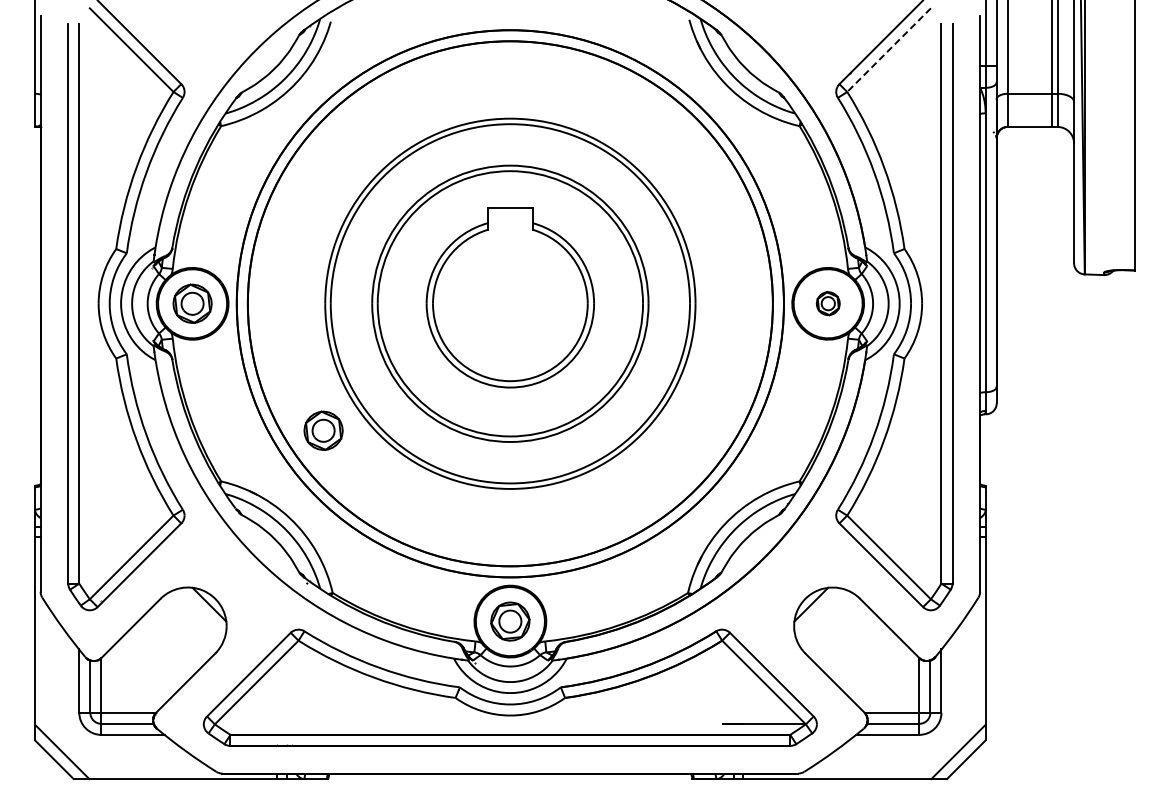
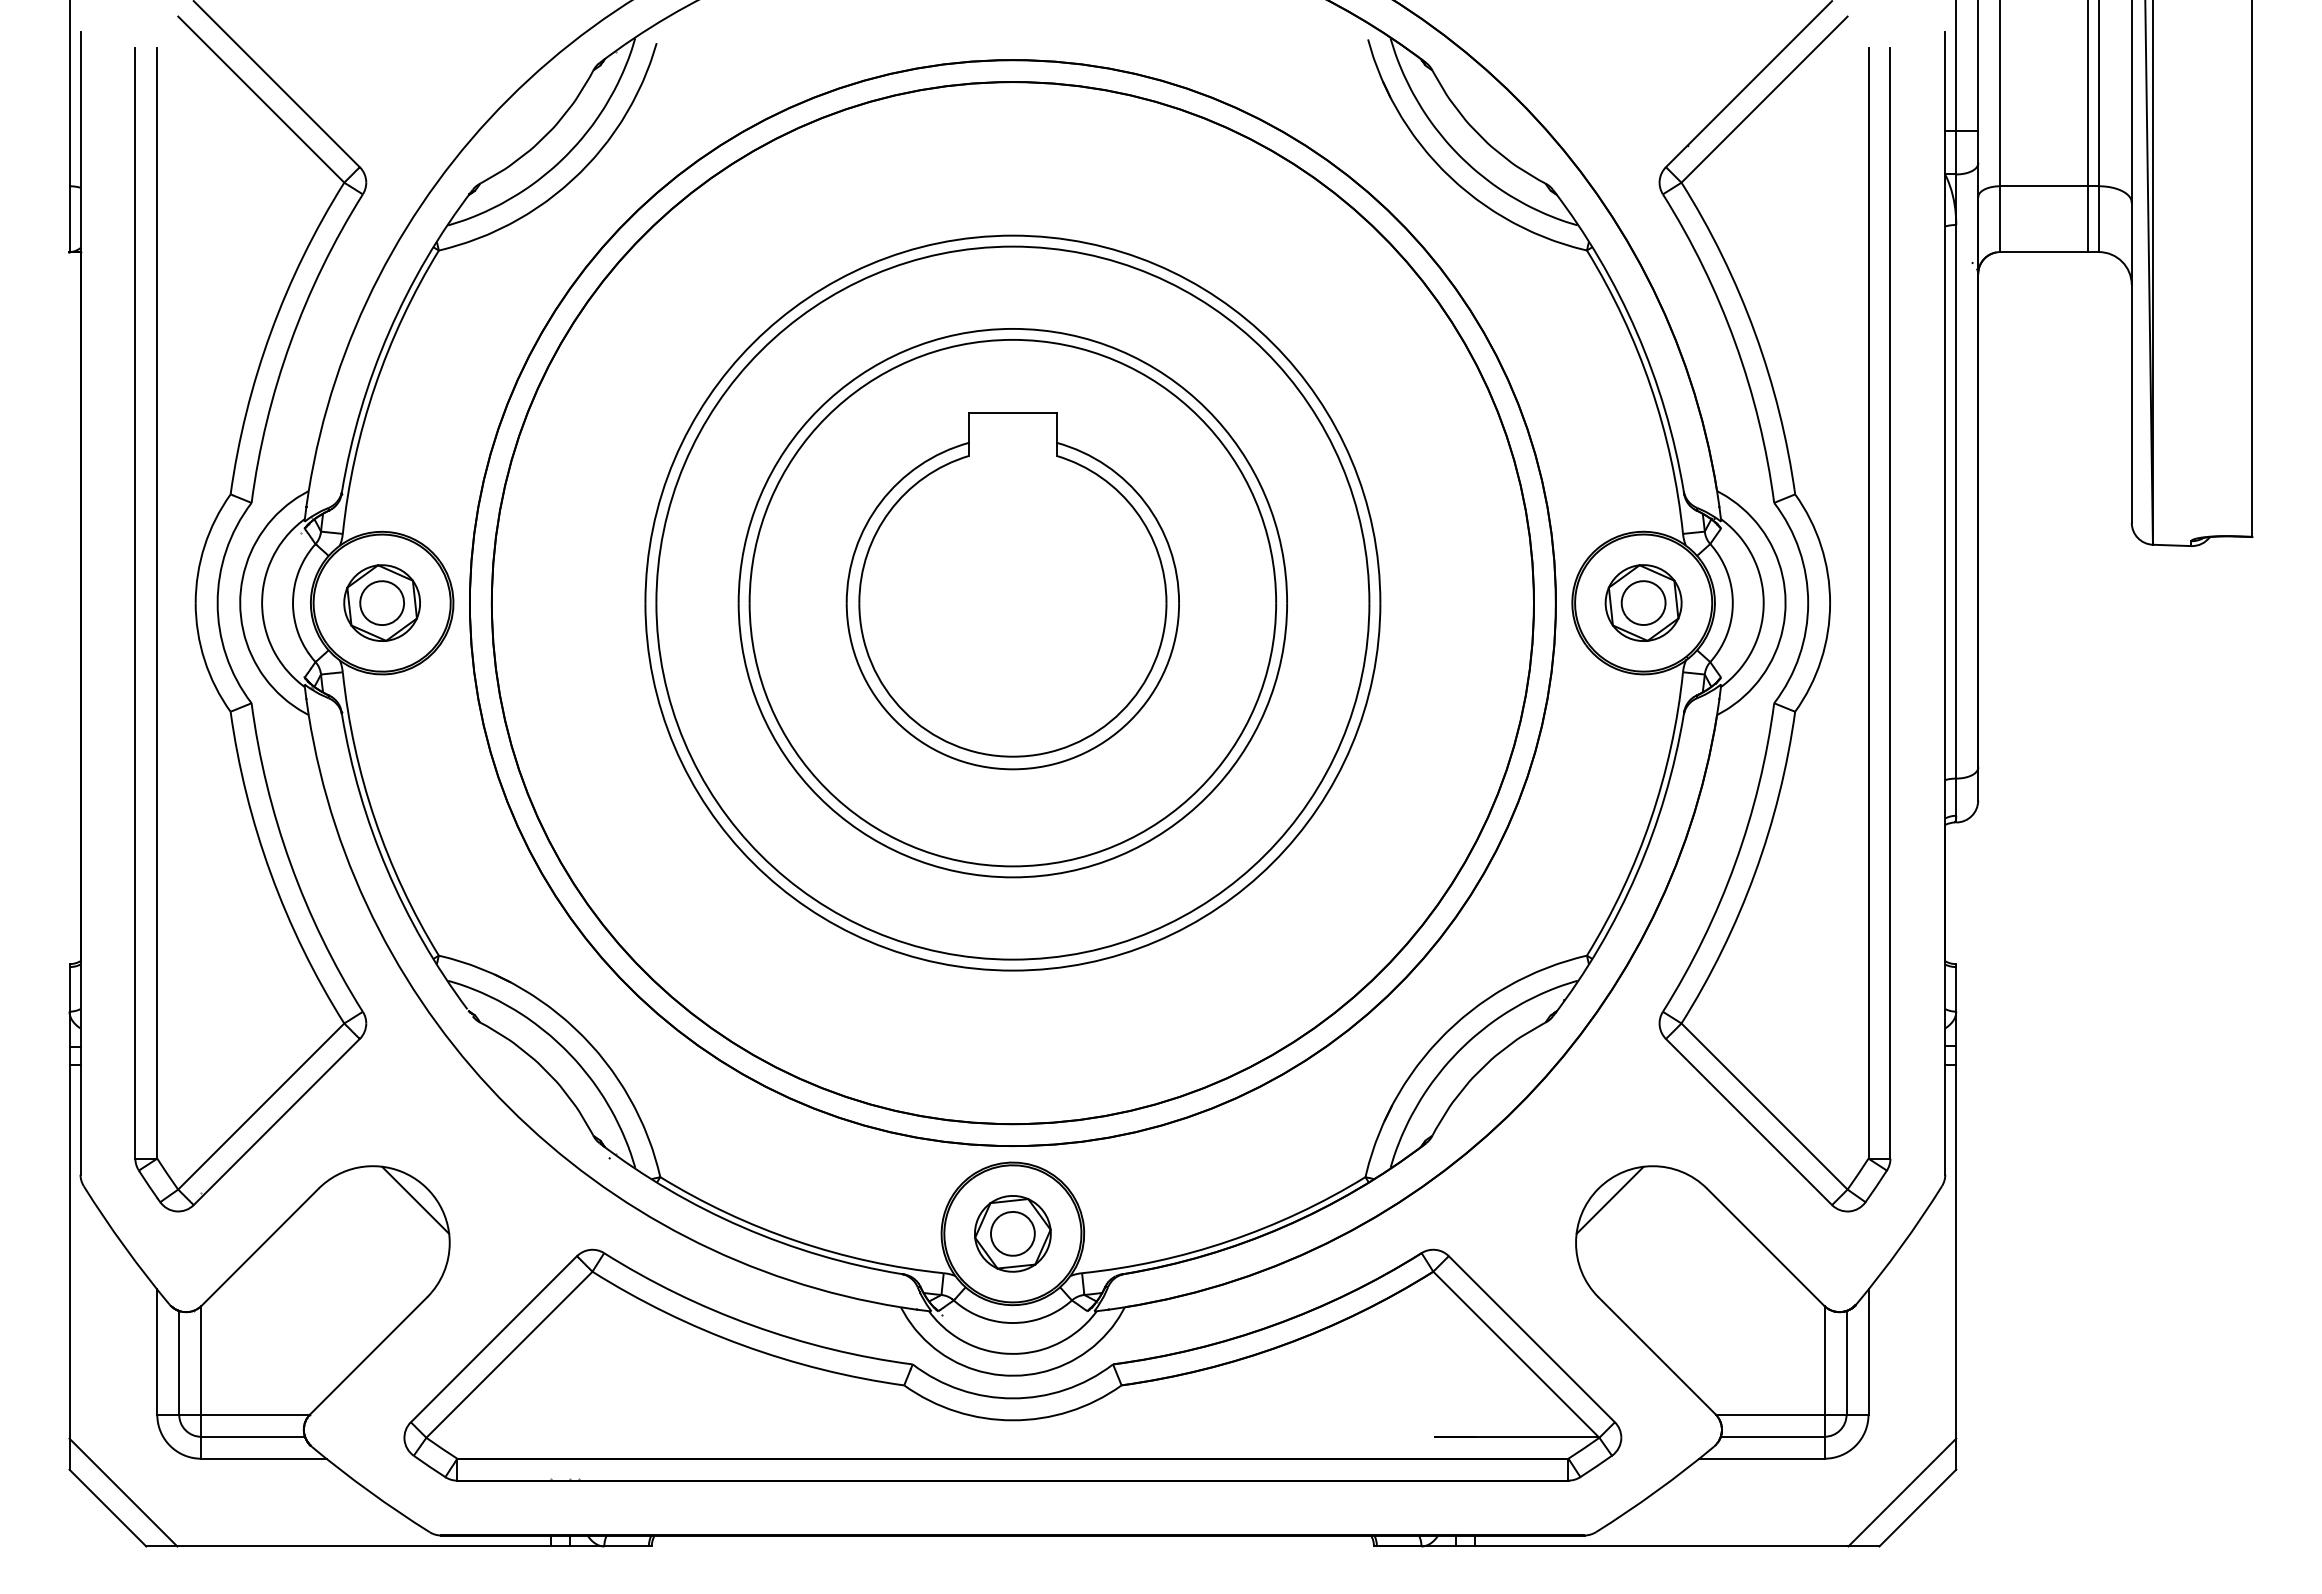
line: (888, 50) -> (1763, 100), dashed -> solid
part: (828, 303) -> (1644, 602), size x1.67
part: (323, 430) -> (641, 854), removed

